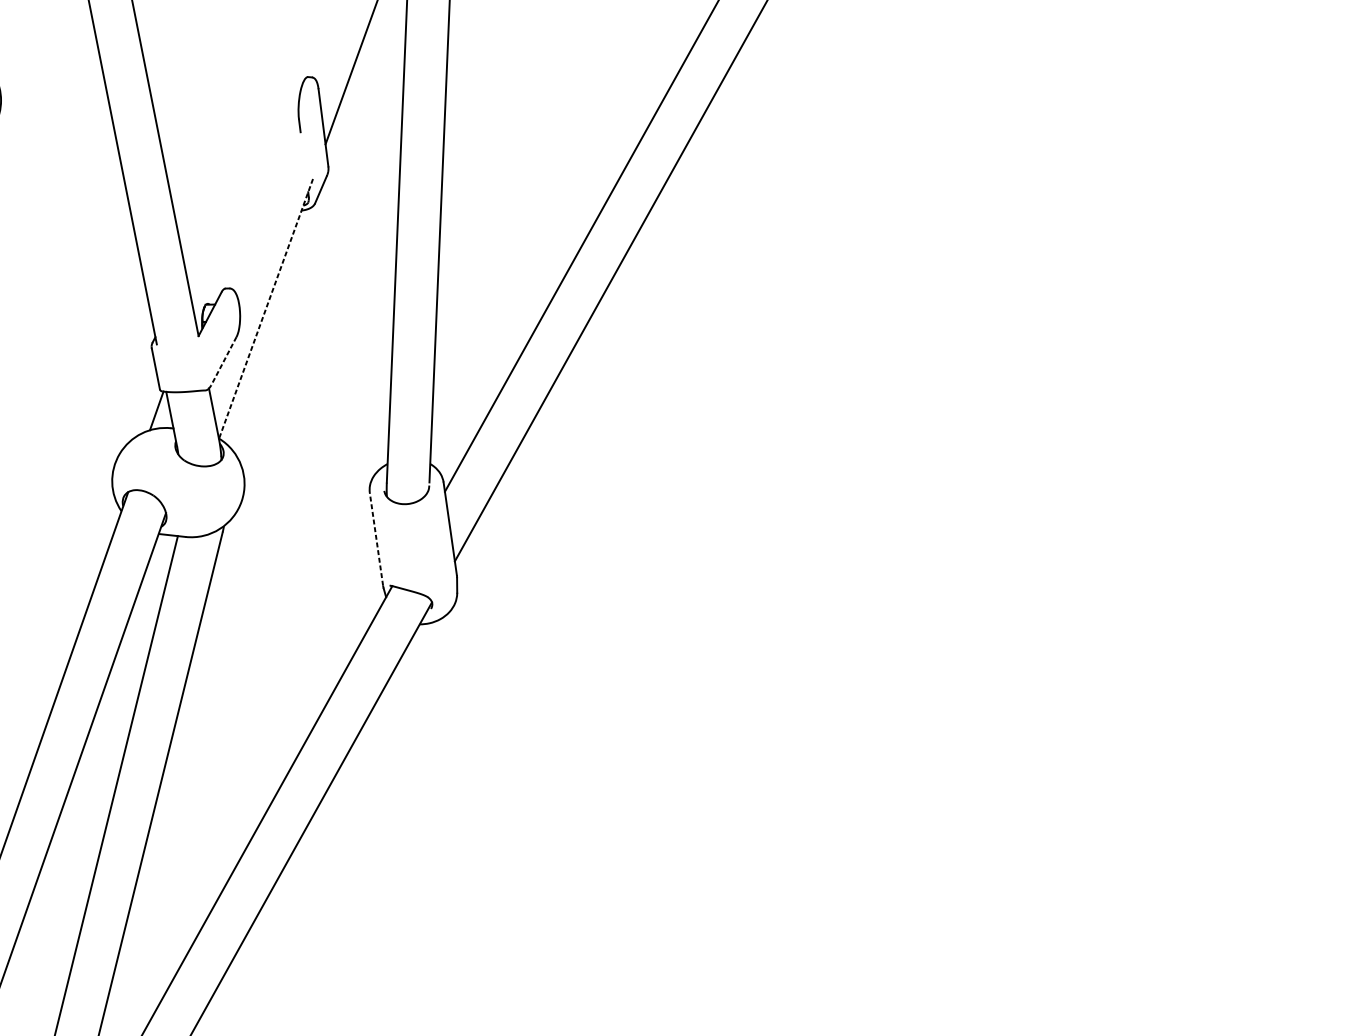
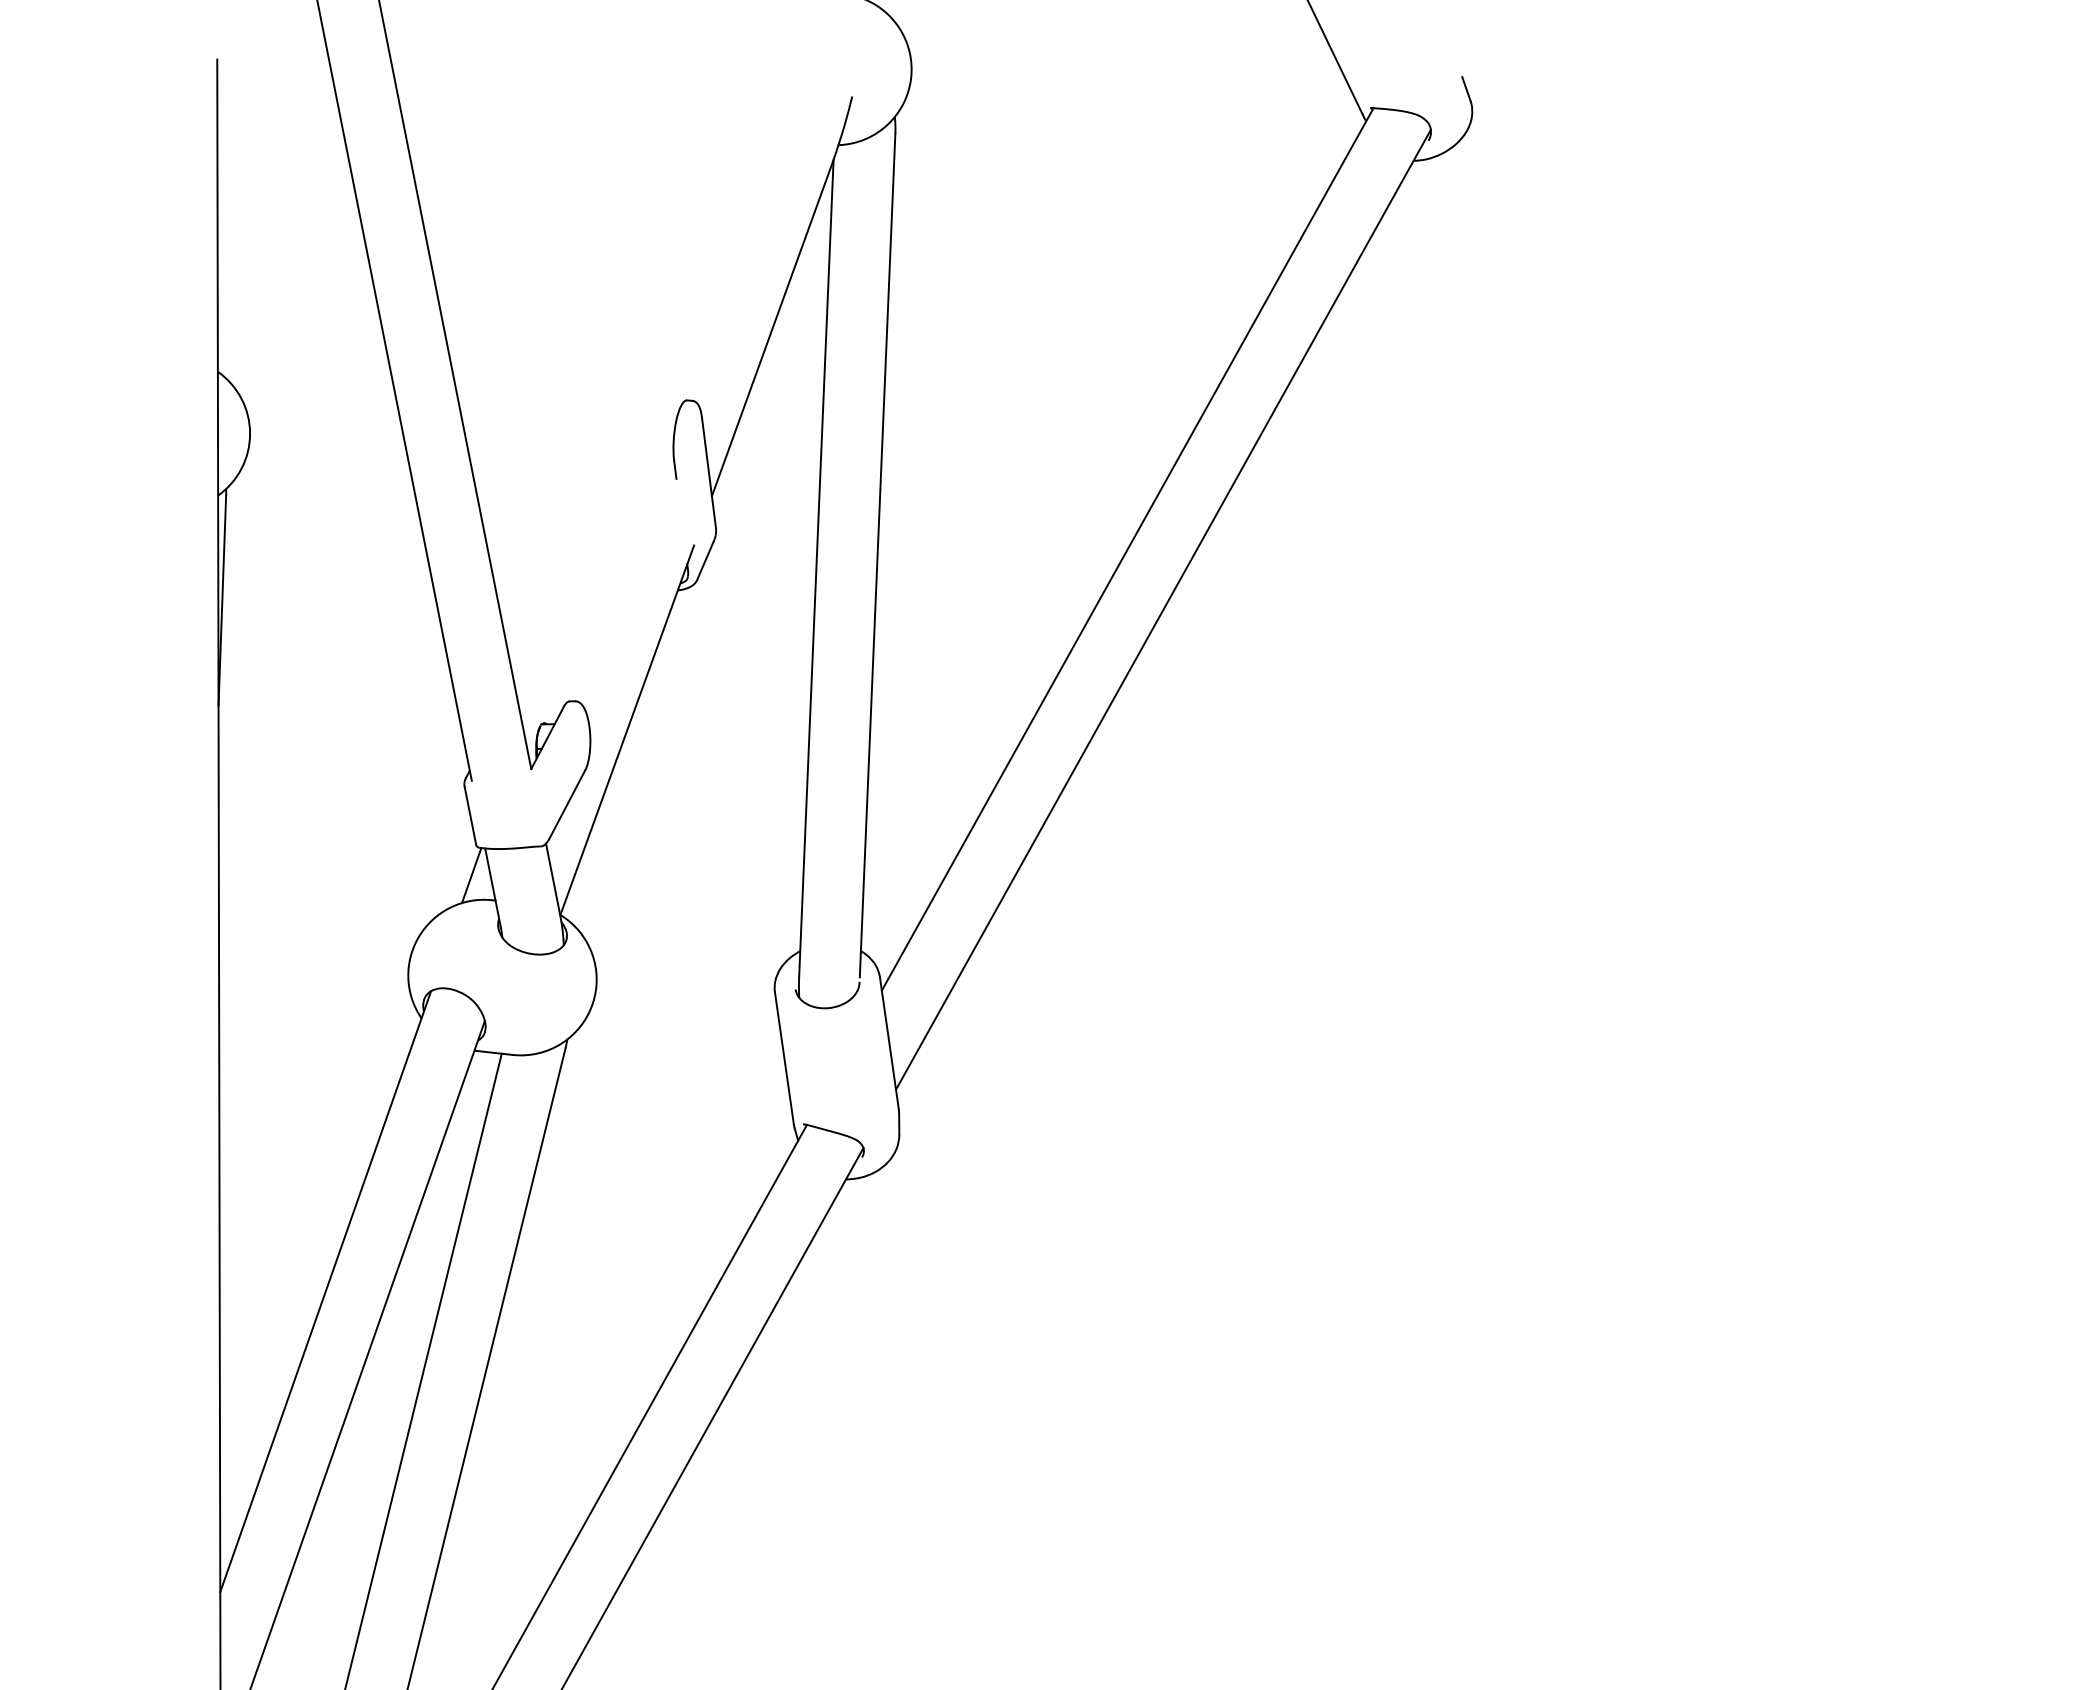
line: (266, 309) -> (627, 730), dashed -> solid
line: (224, 360) -> (567, 804), dashed -> solid
line: (376, 539) -> (784, 1058), dashed -> solid

